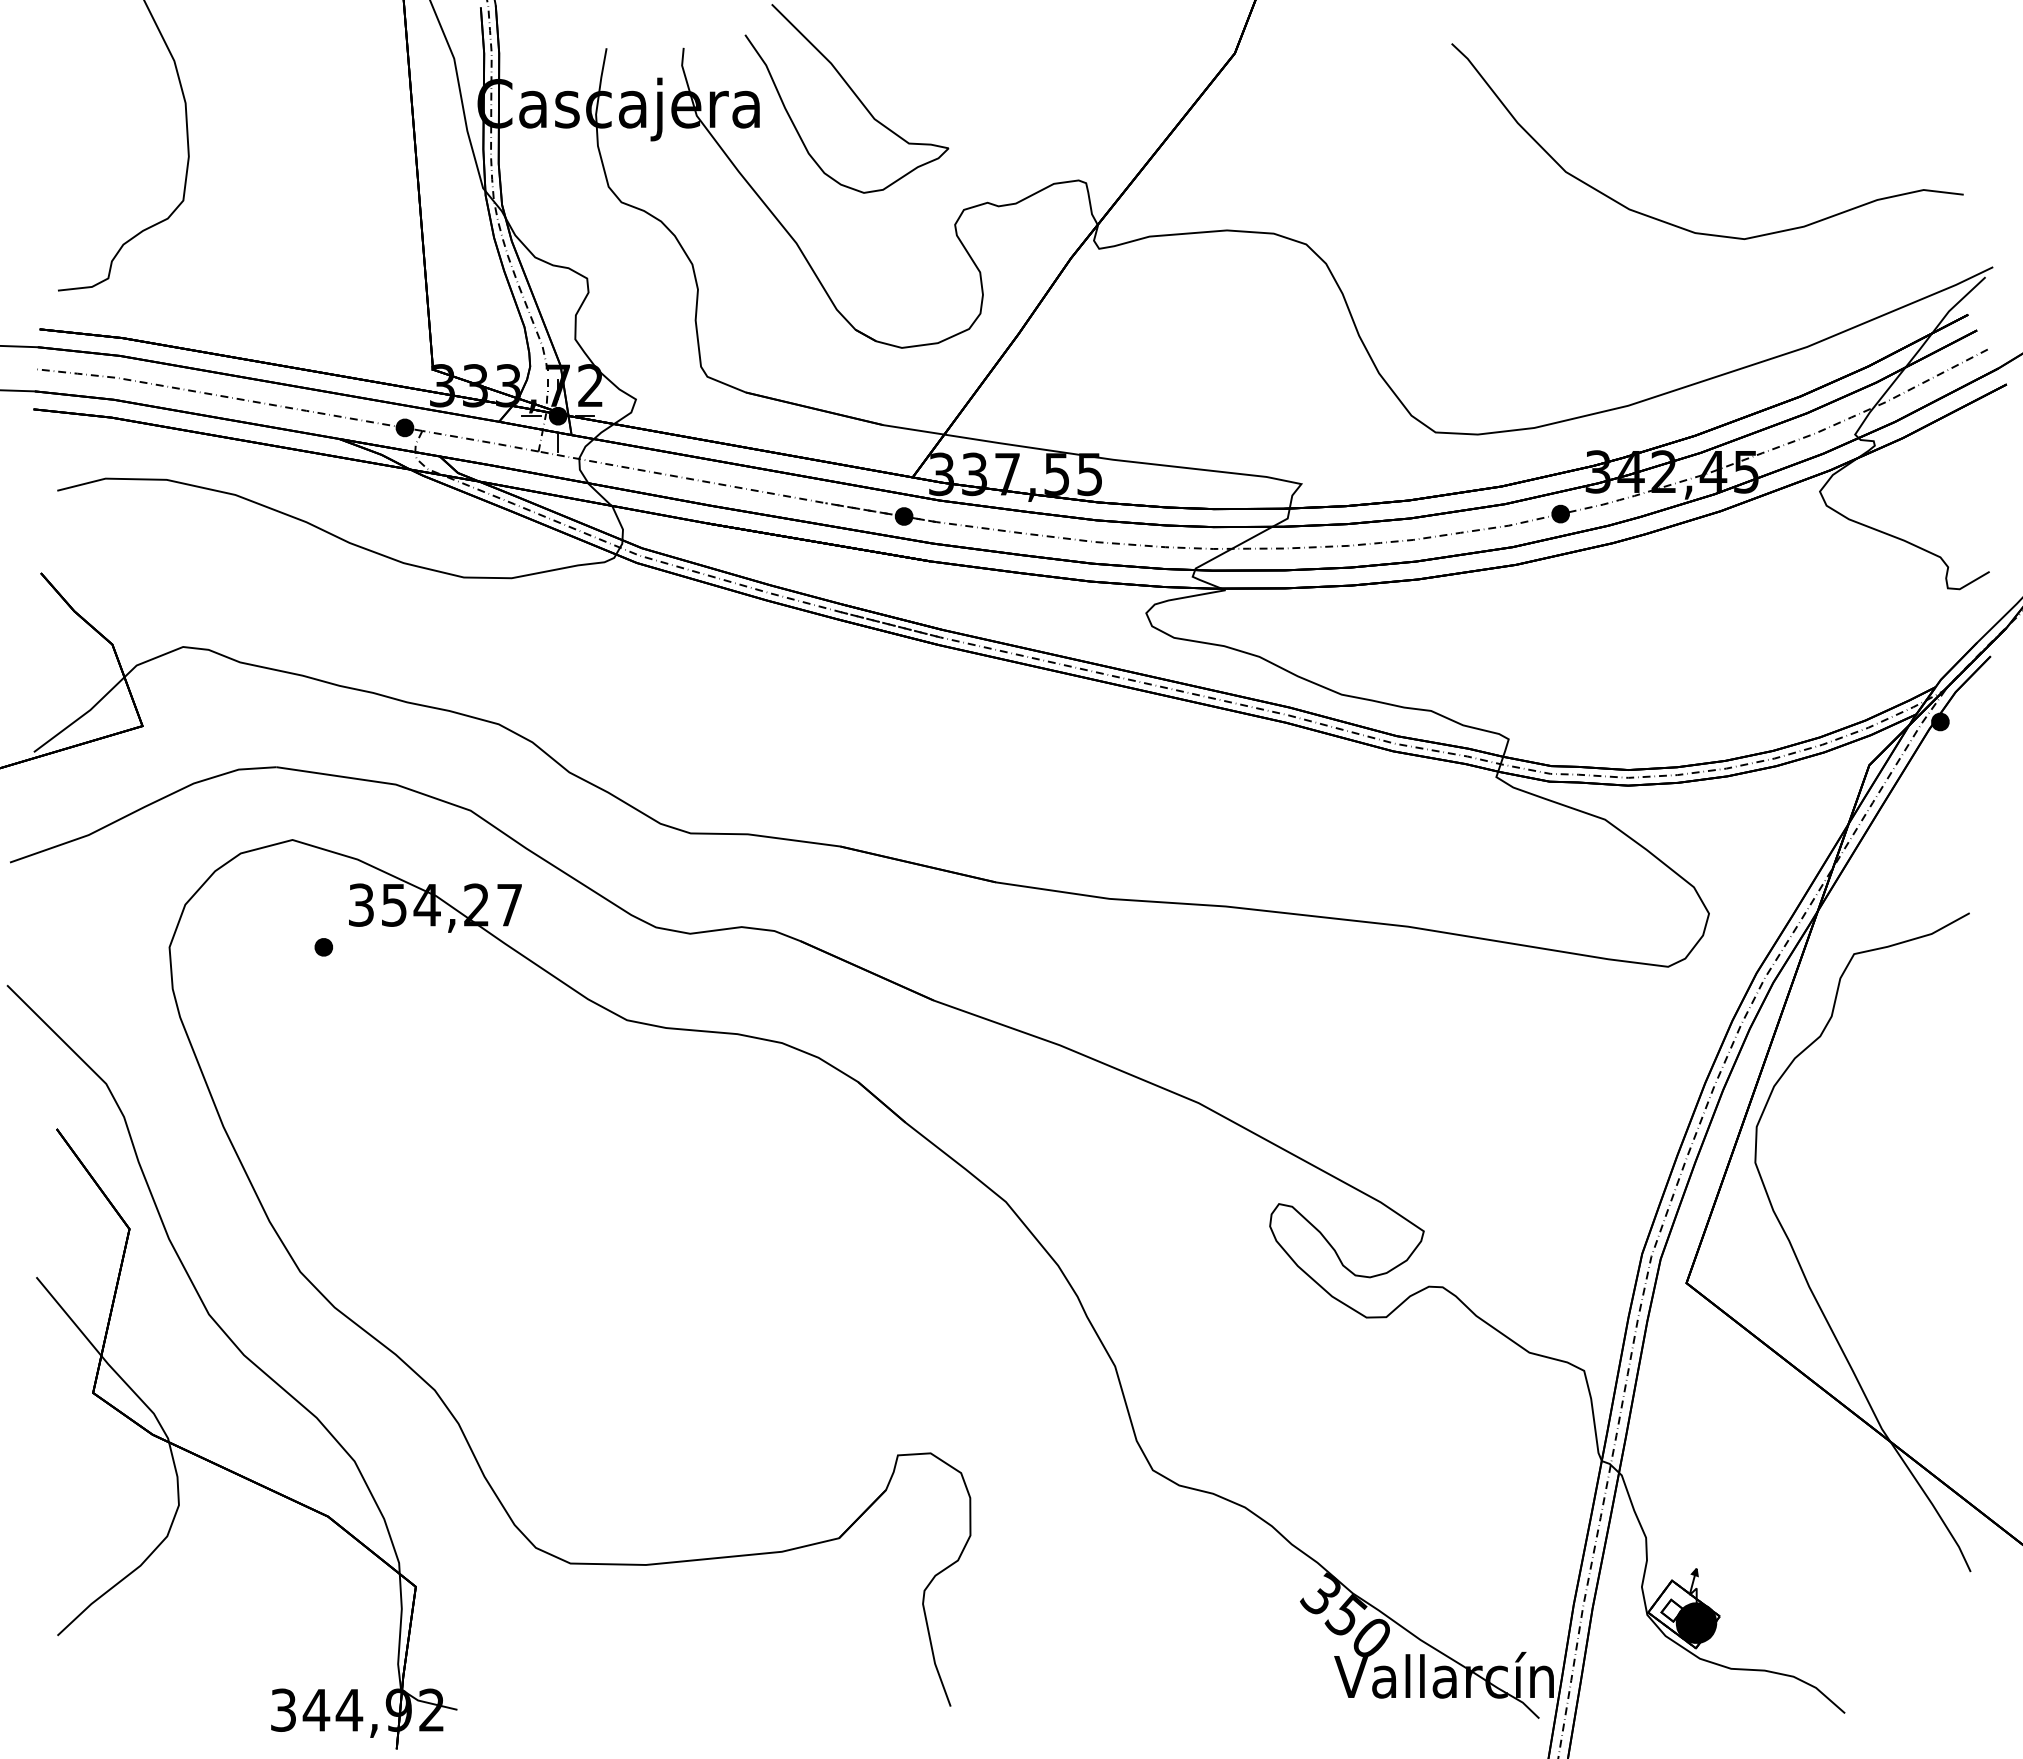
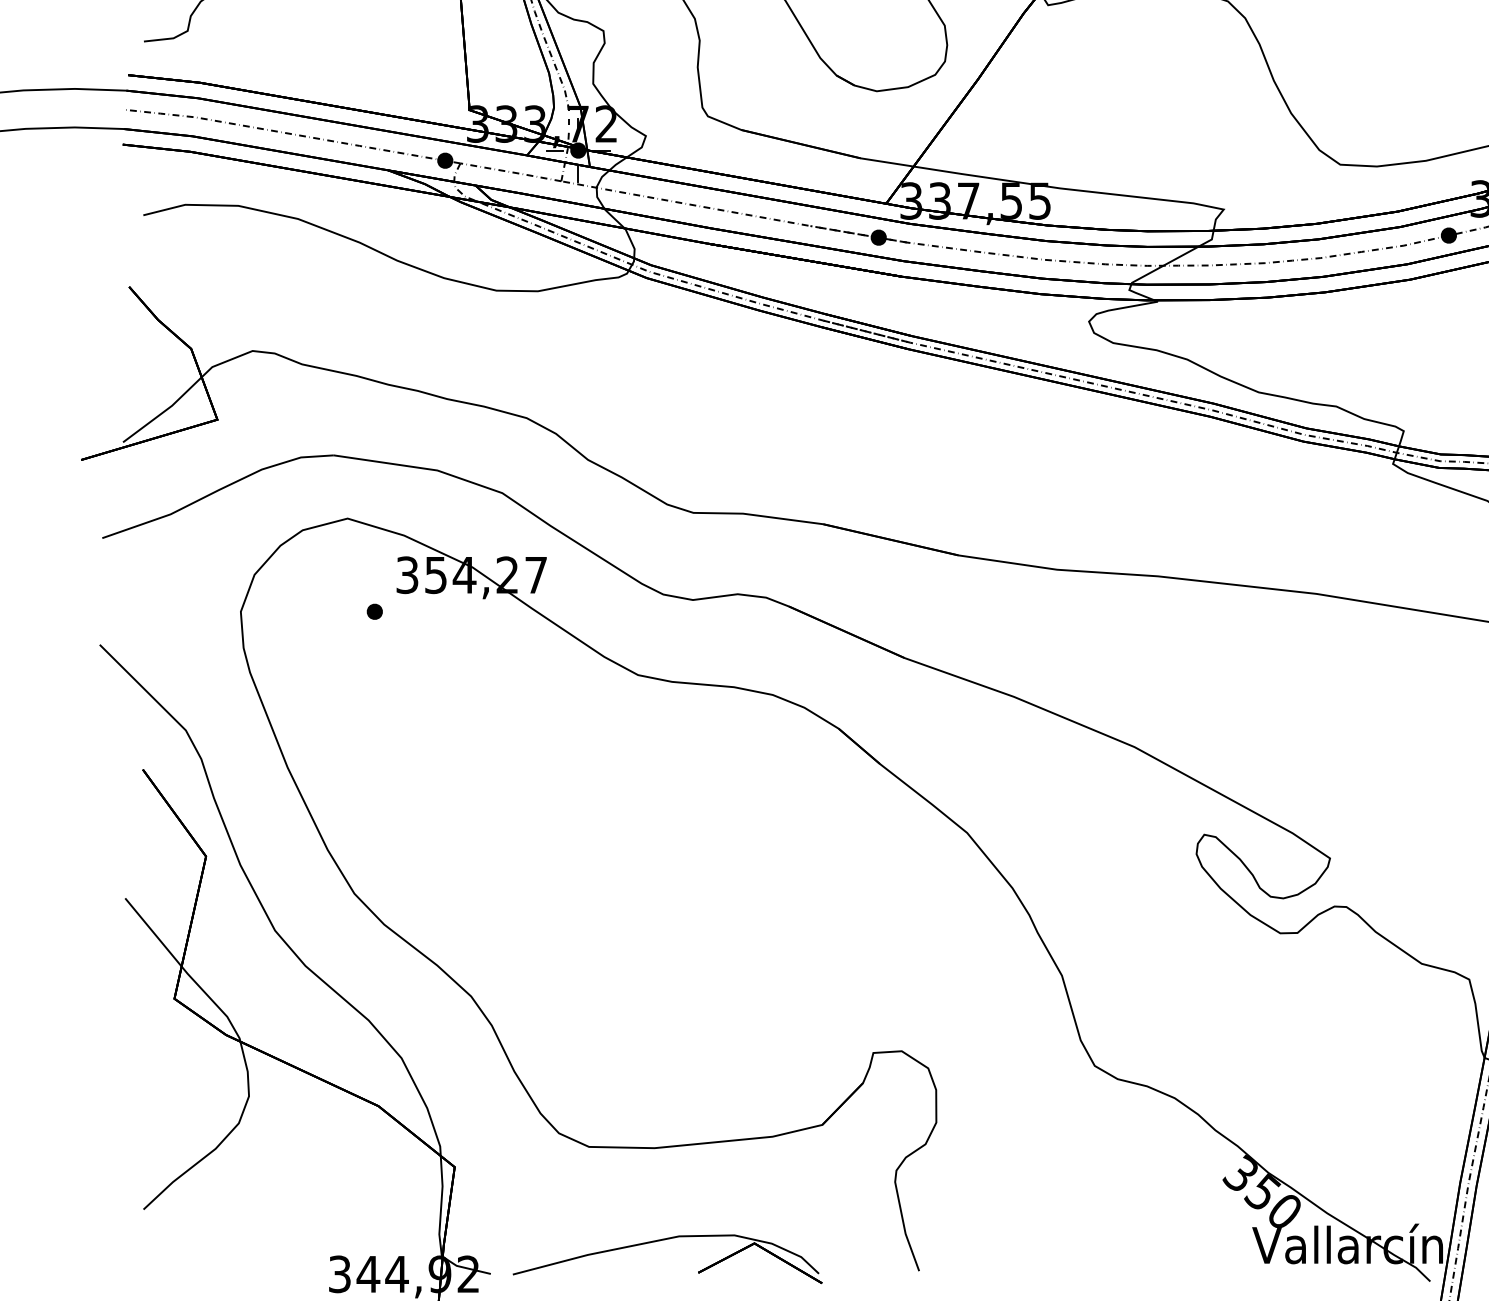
part: (656, 1671) -> (663, 1240), added

